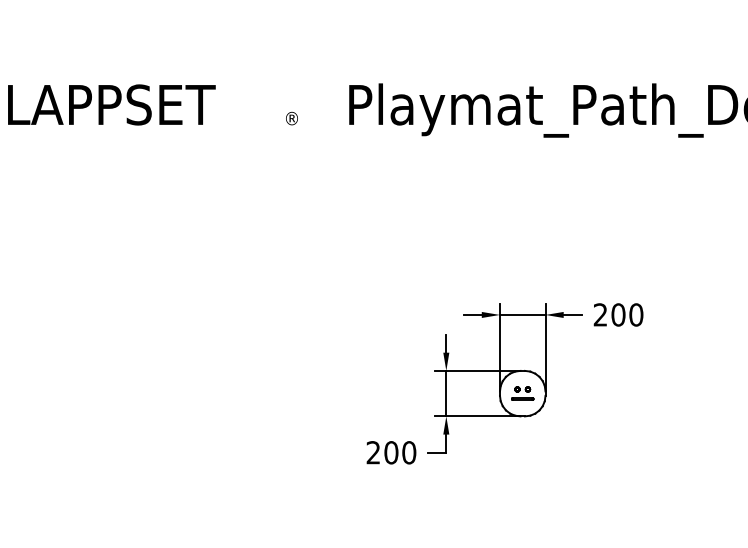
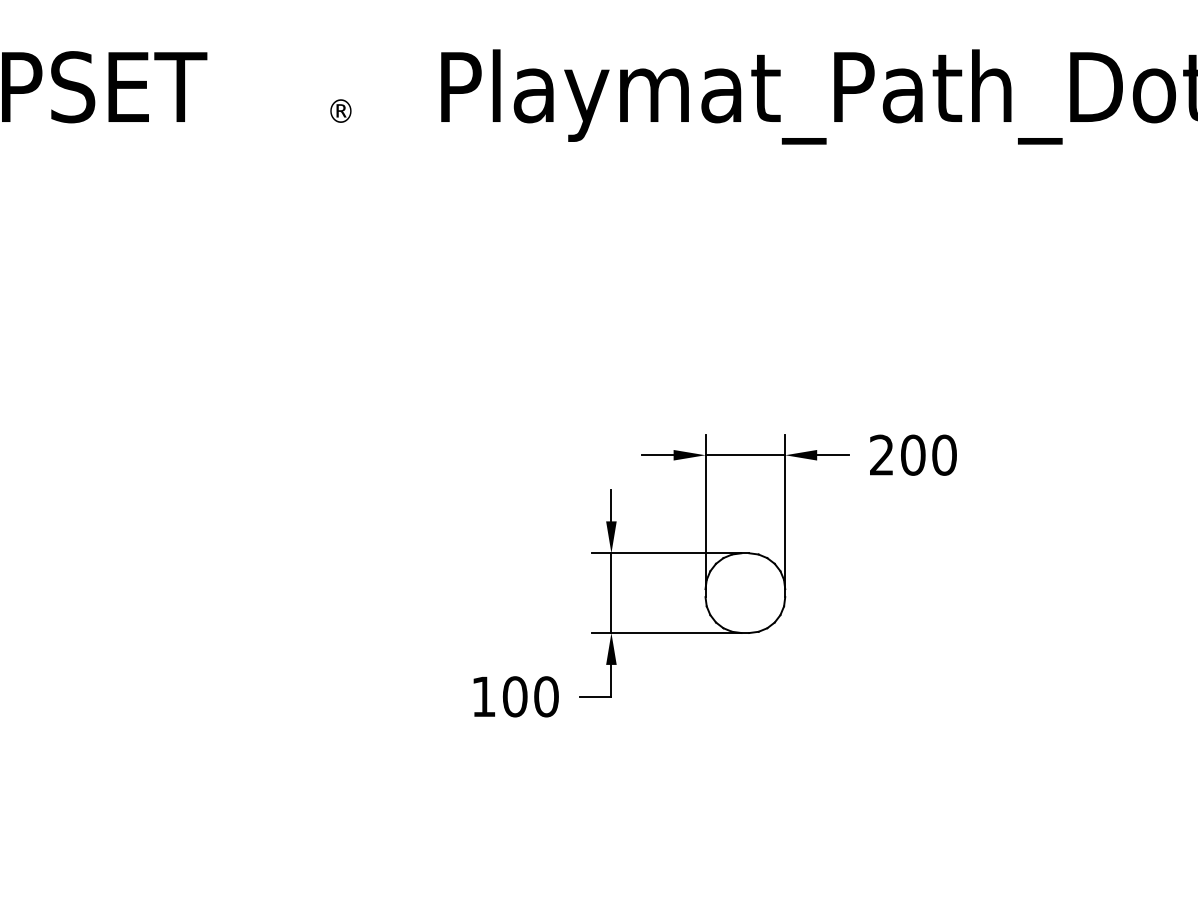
part: (522, 393) -> (744, 592), removed
text: (372, 452) -> (482, 696), 200 -> 100

